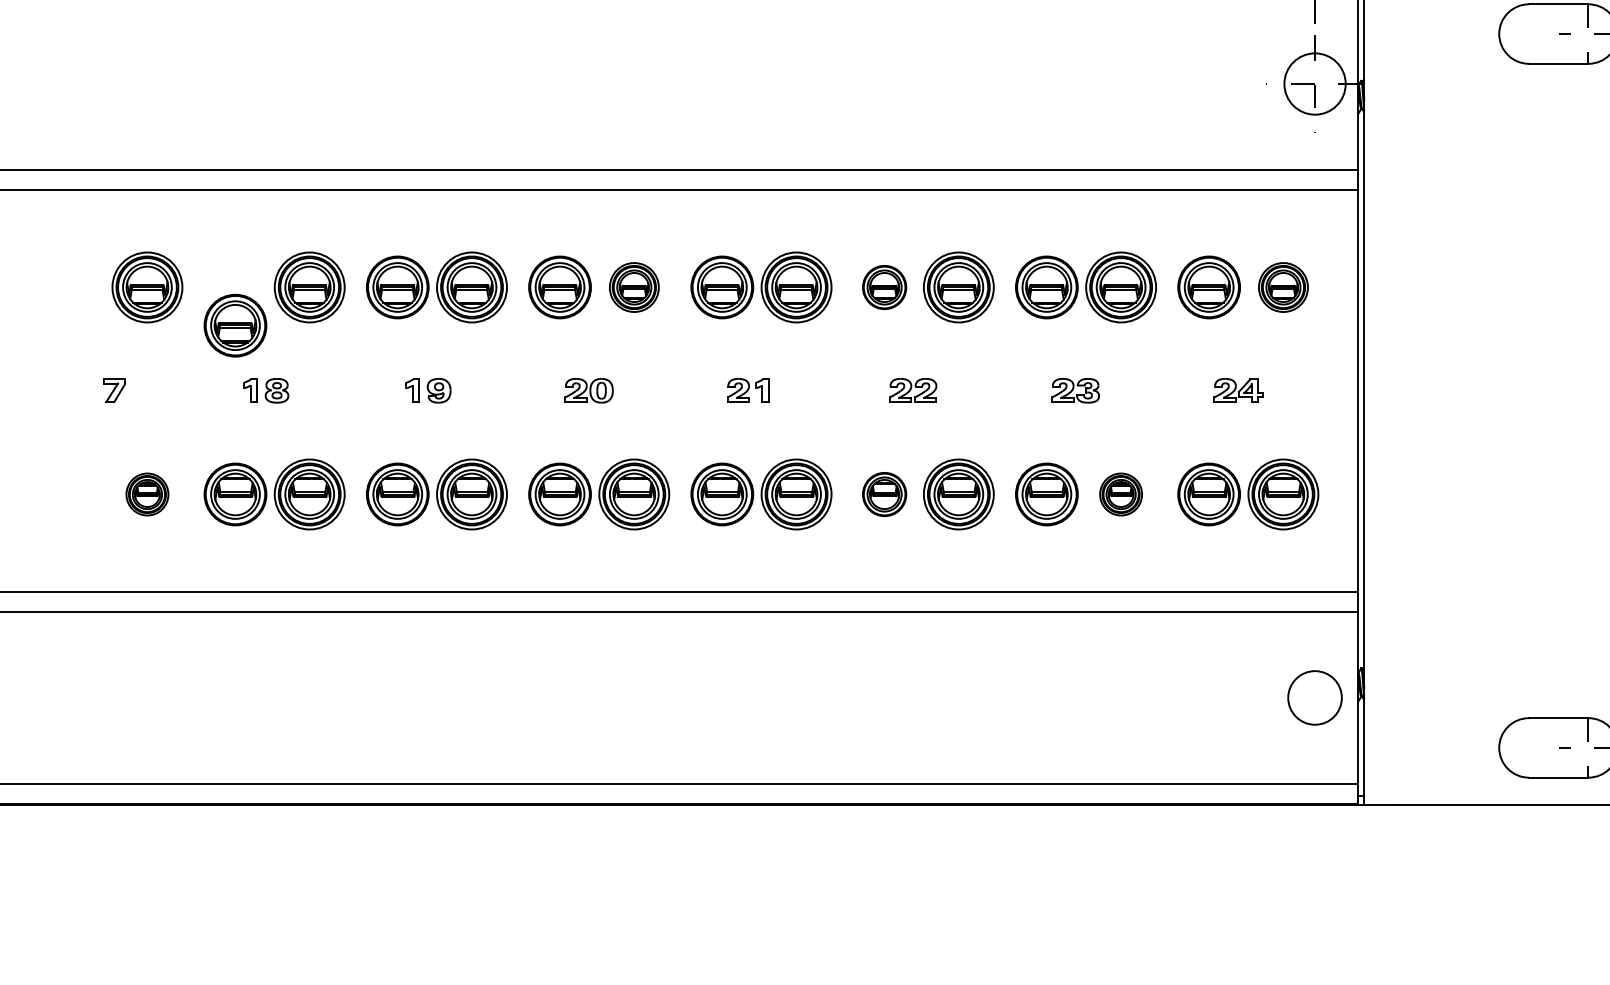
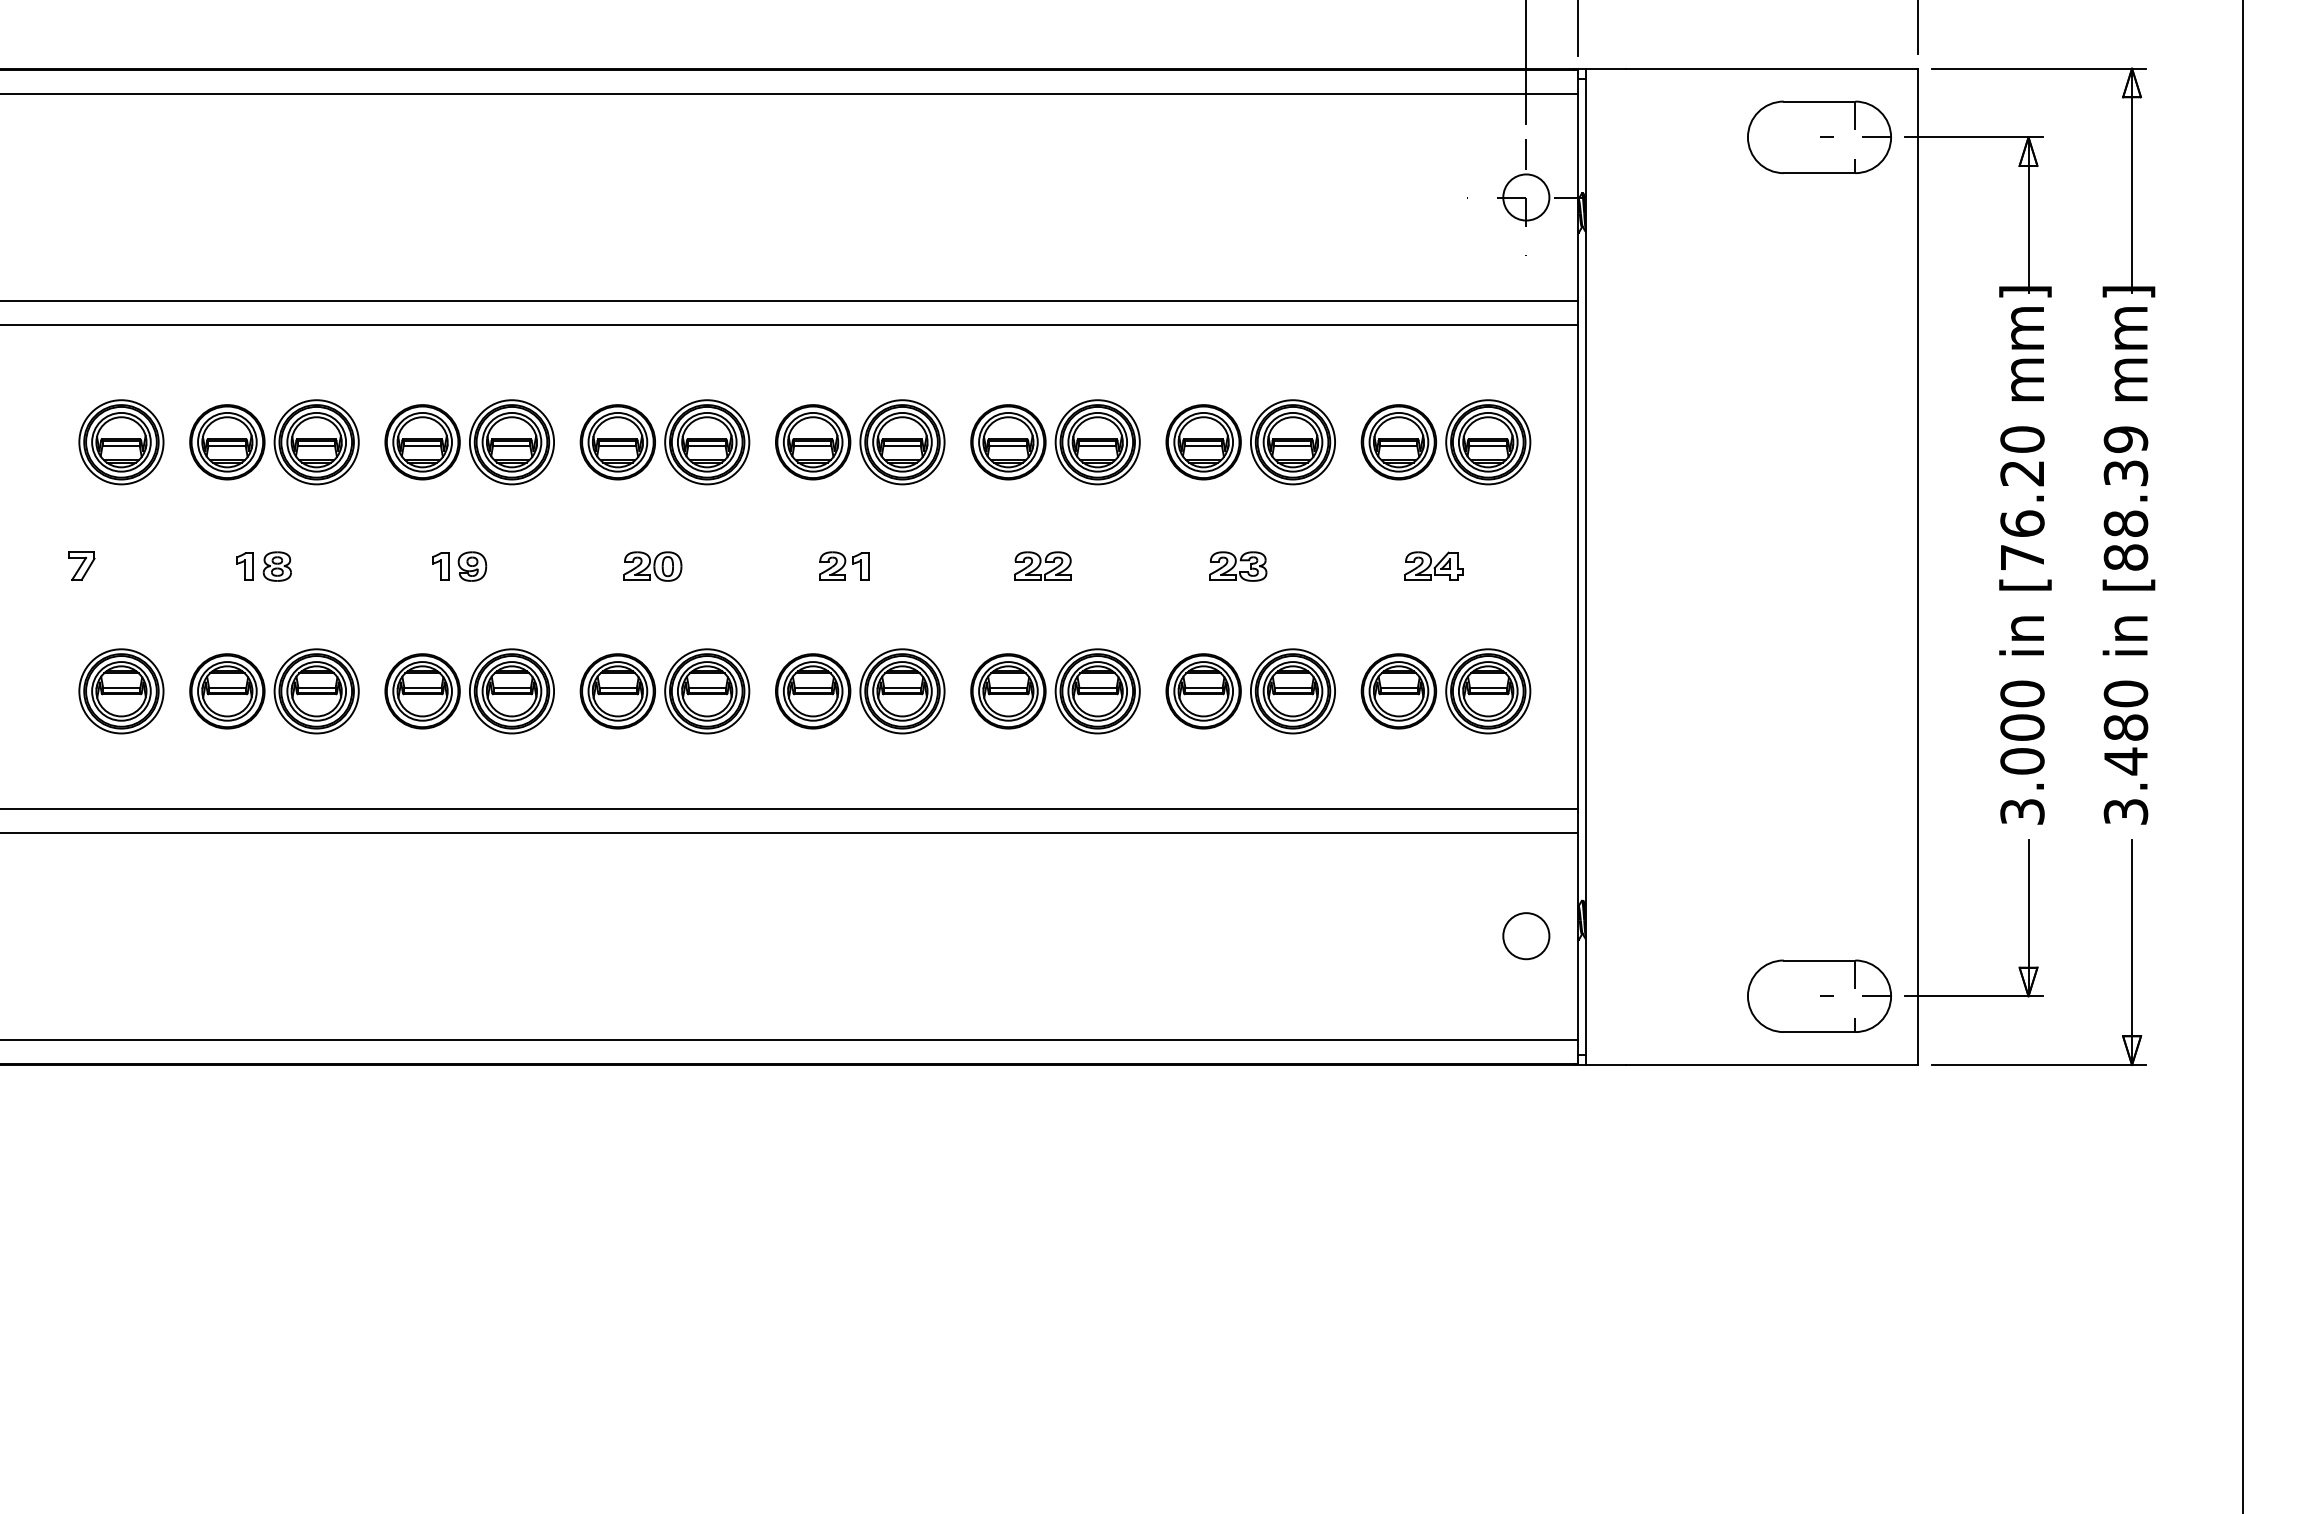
circle: (1315, 84) -> (1526, 197), size x0.62
part: (634, 287) -> (707, 442), size x1.43
part: (884, 287) -> (1008, 442), size x1.43
part: (1283, 287) -> (1488, 442), size x1.43
part: (235, 325) -> (227, 442), moved
part: (147, 494) -> (121, 691), size x1.67
part: (884, 494) -> (1008, 691), size x1.43
part: (1120, 494) -> (1292, 691), size x1.67
circle: (1315, 698) -> (1526, 936), size x0.71

